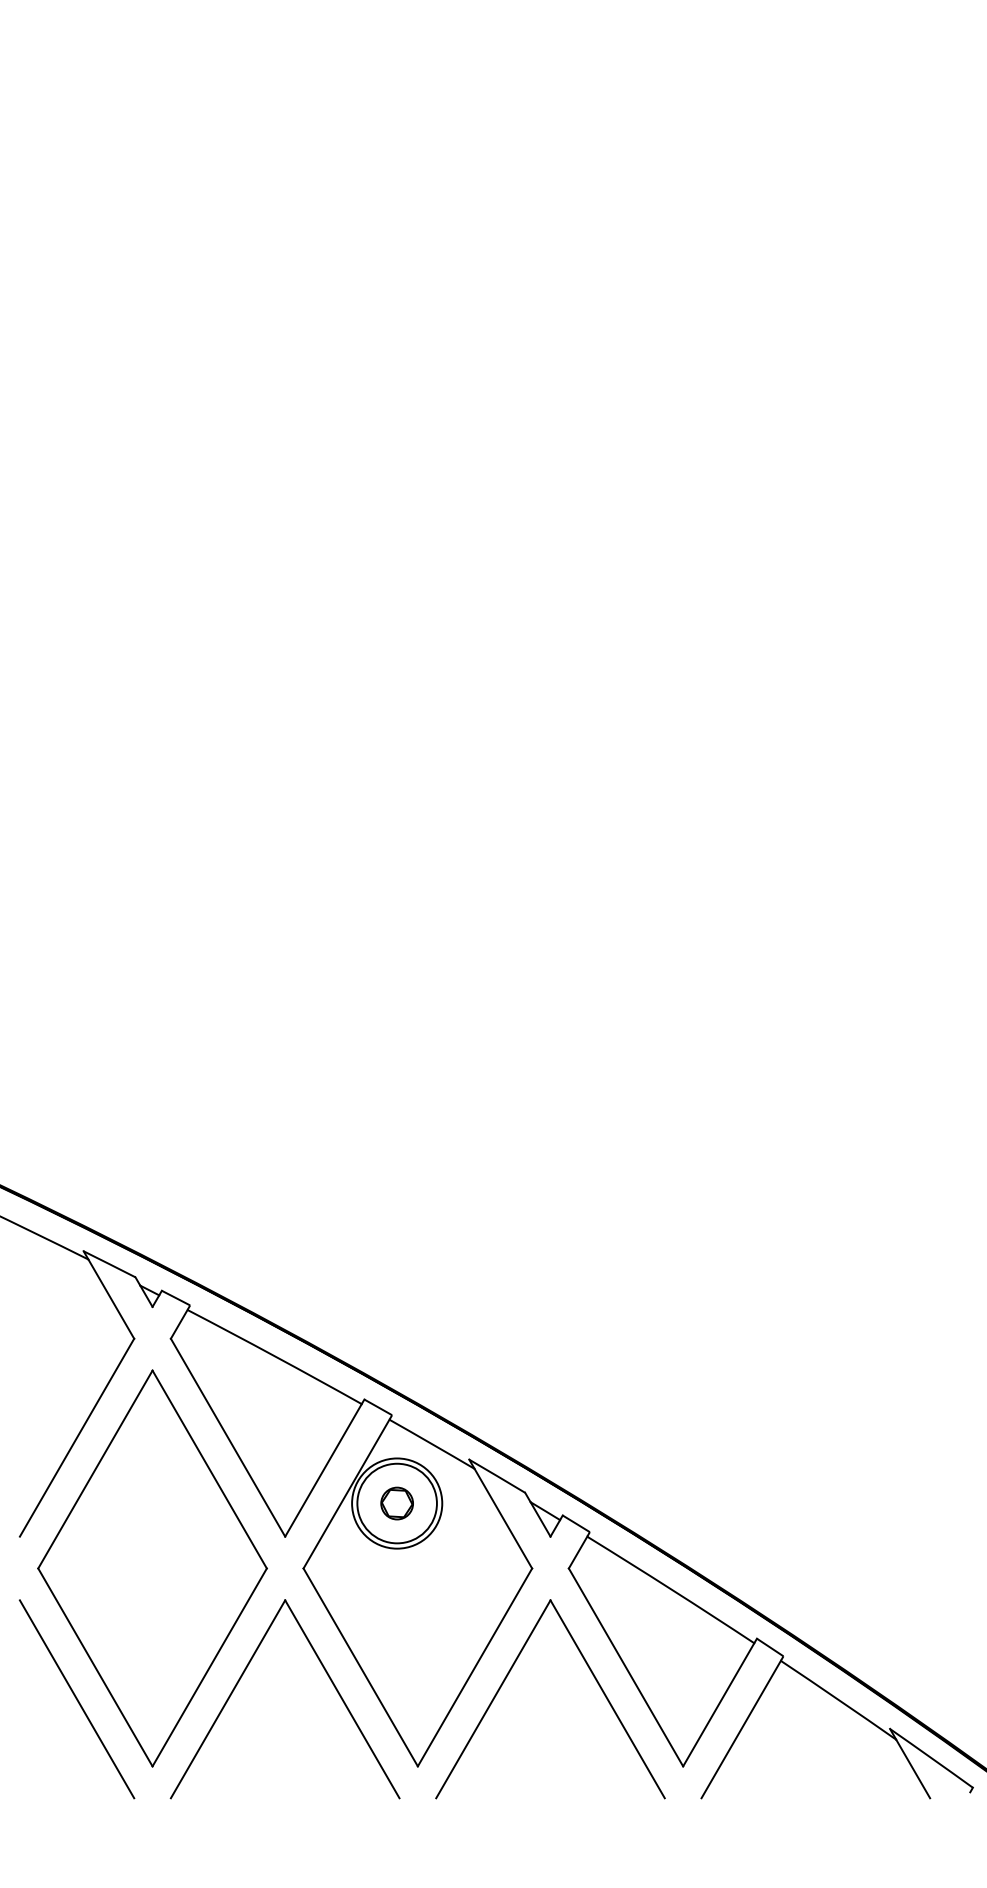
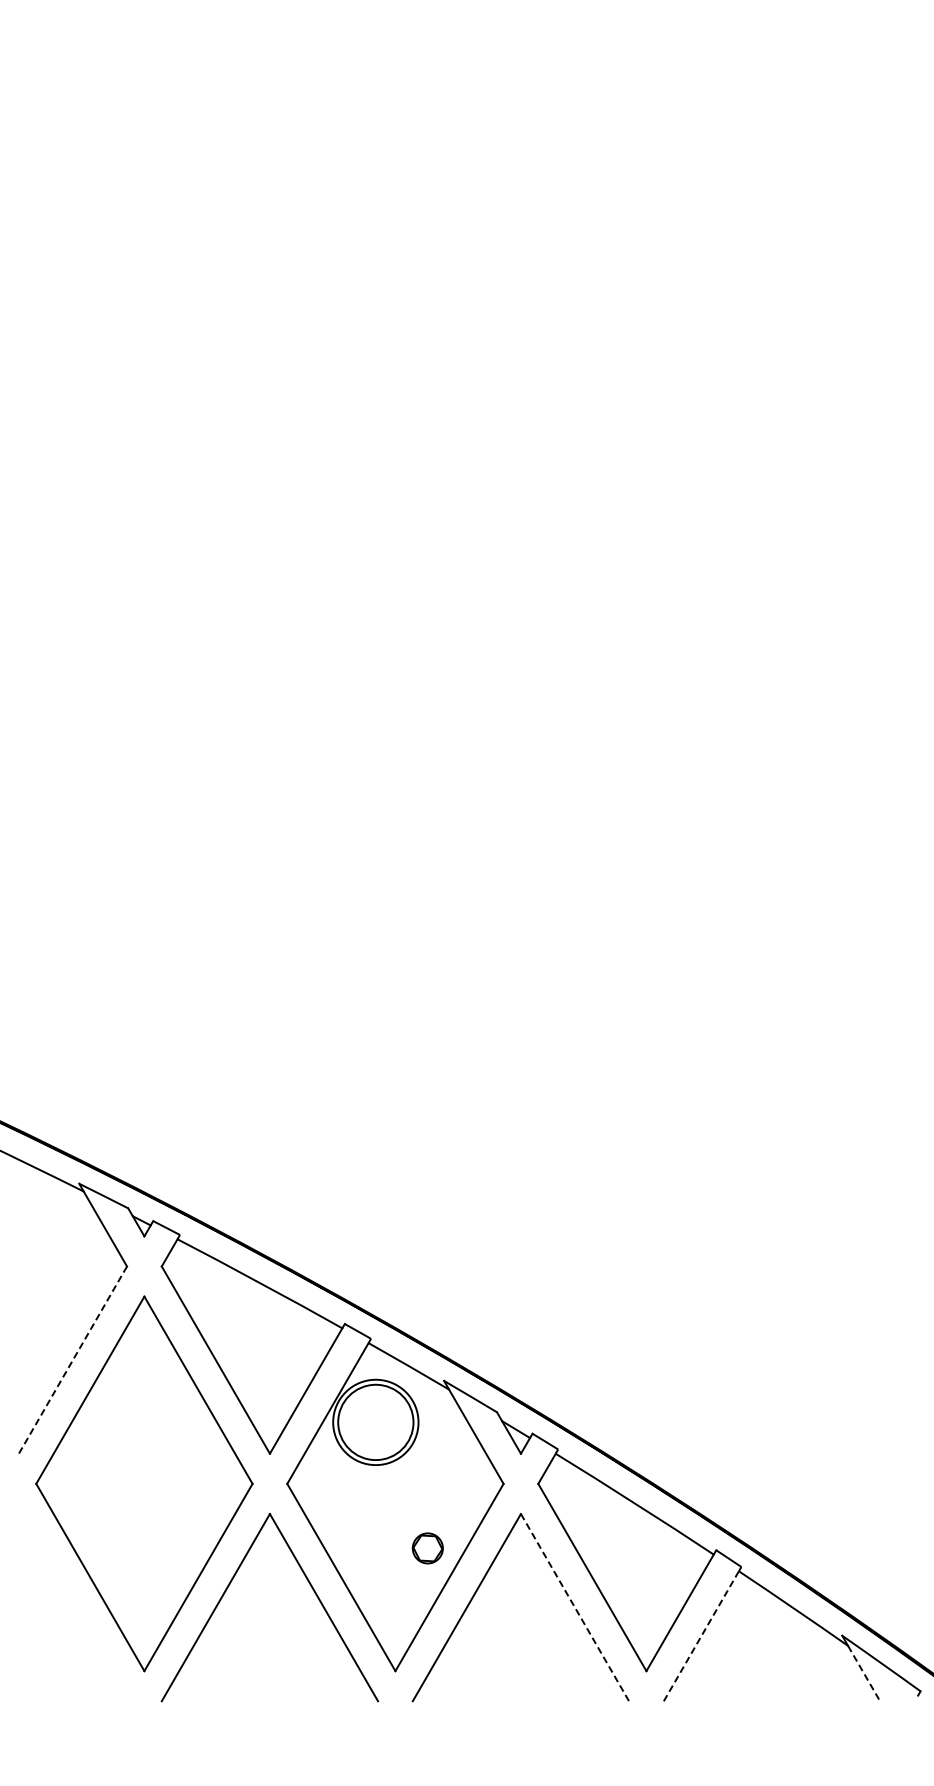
line: (76, 1438) -> (72, 1360), solid -> dashed
part: (396, 1503) -> (427, 1548), moved
line: (76, 1699) -> (72, 1607), removed
line: (608, 1700) -> (575, 1608), solid -> dashed
line: (741, 1728) -> (701, 1635), solid -> dashed
line: (913, 1768) -> (864, 1673), solid -> dashed

